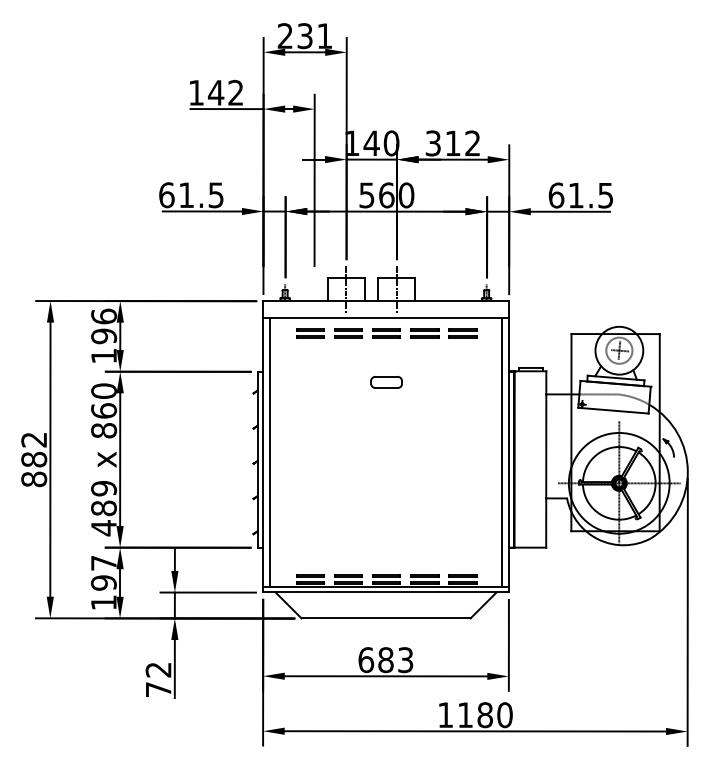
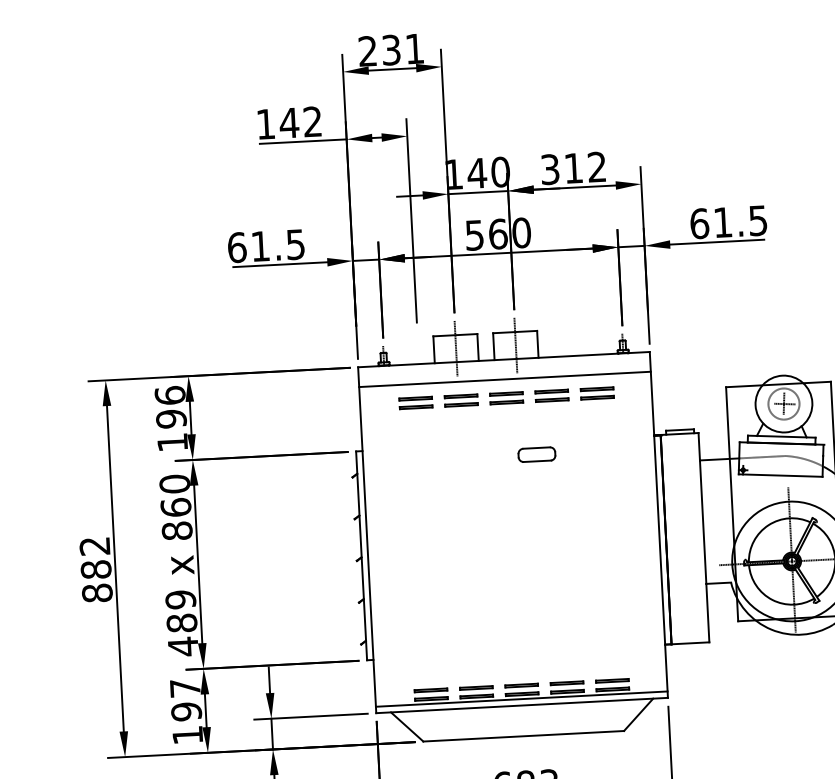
part: (386, 382) -> (536, 454), moved
line: (270, 452) -> (376, 546), removed
line: (501, 452) -> (650, 532), removed

